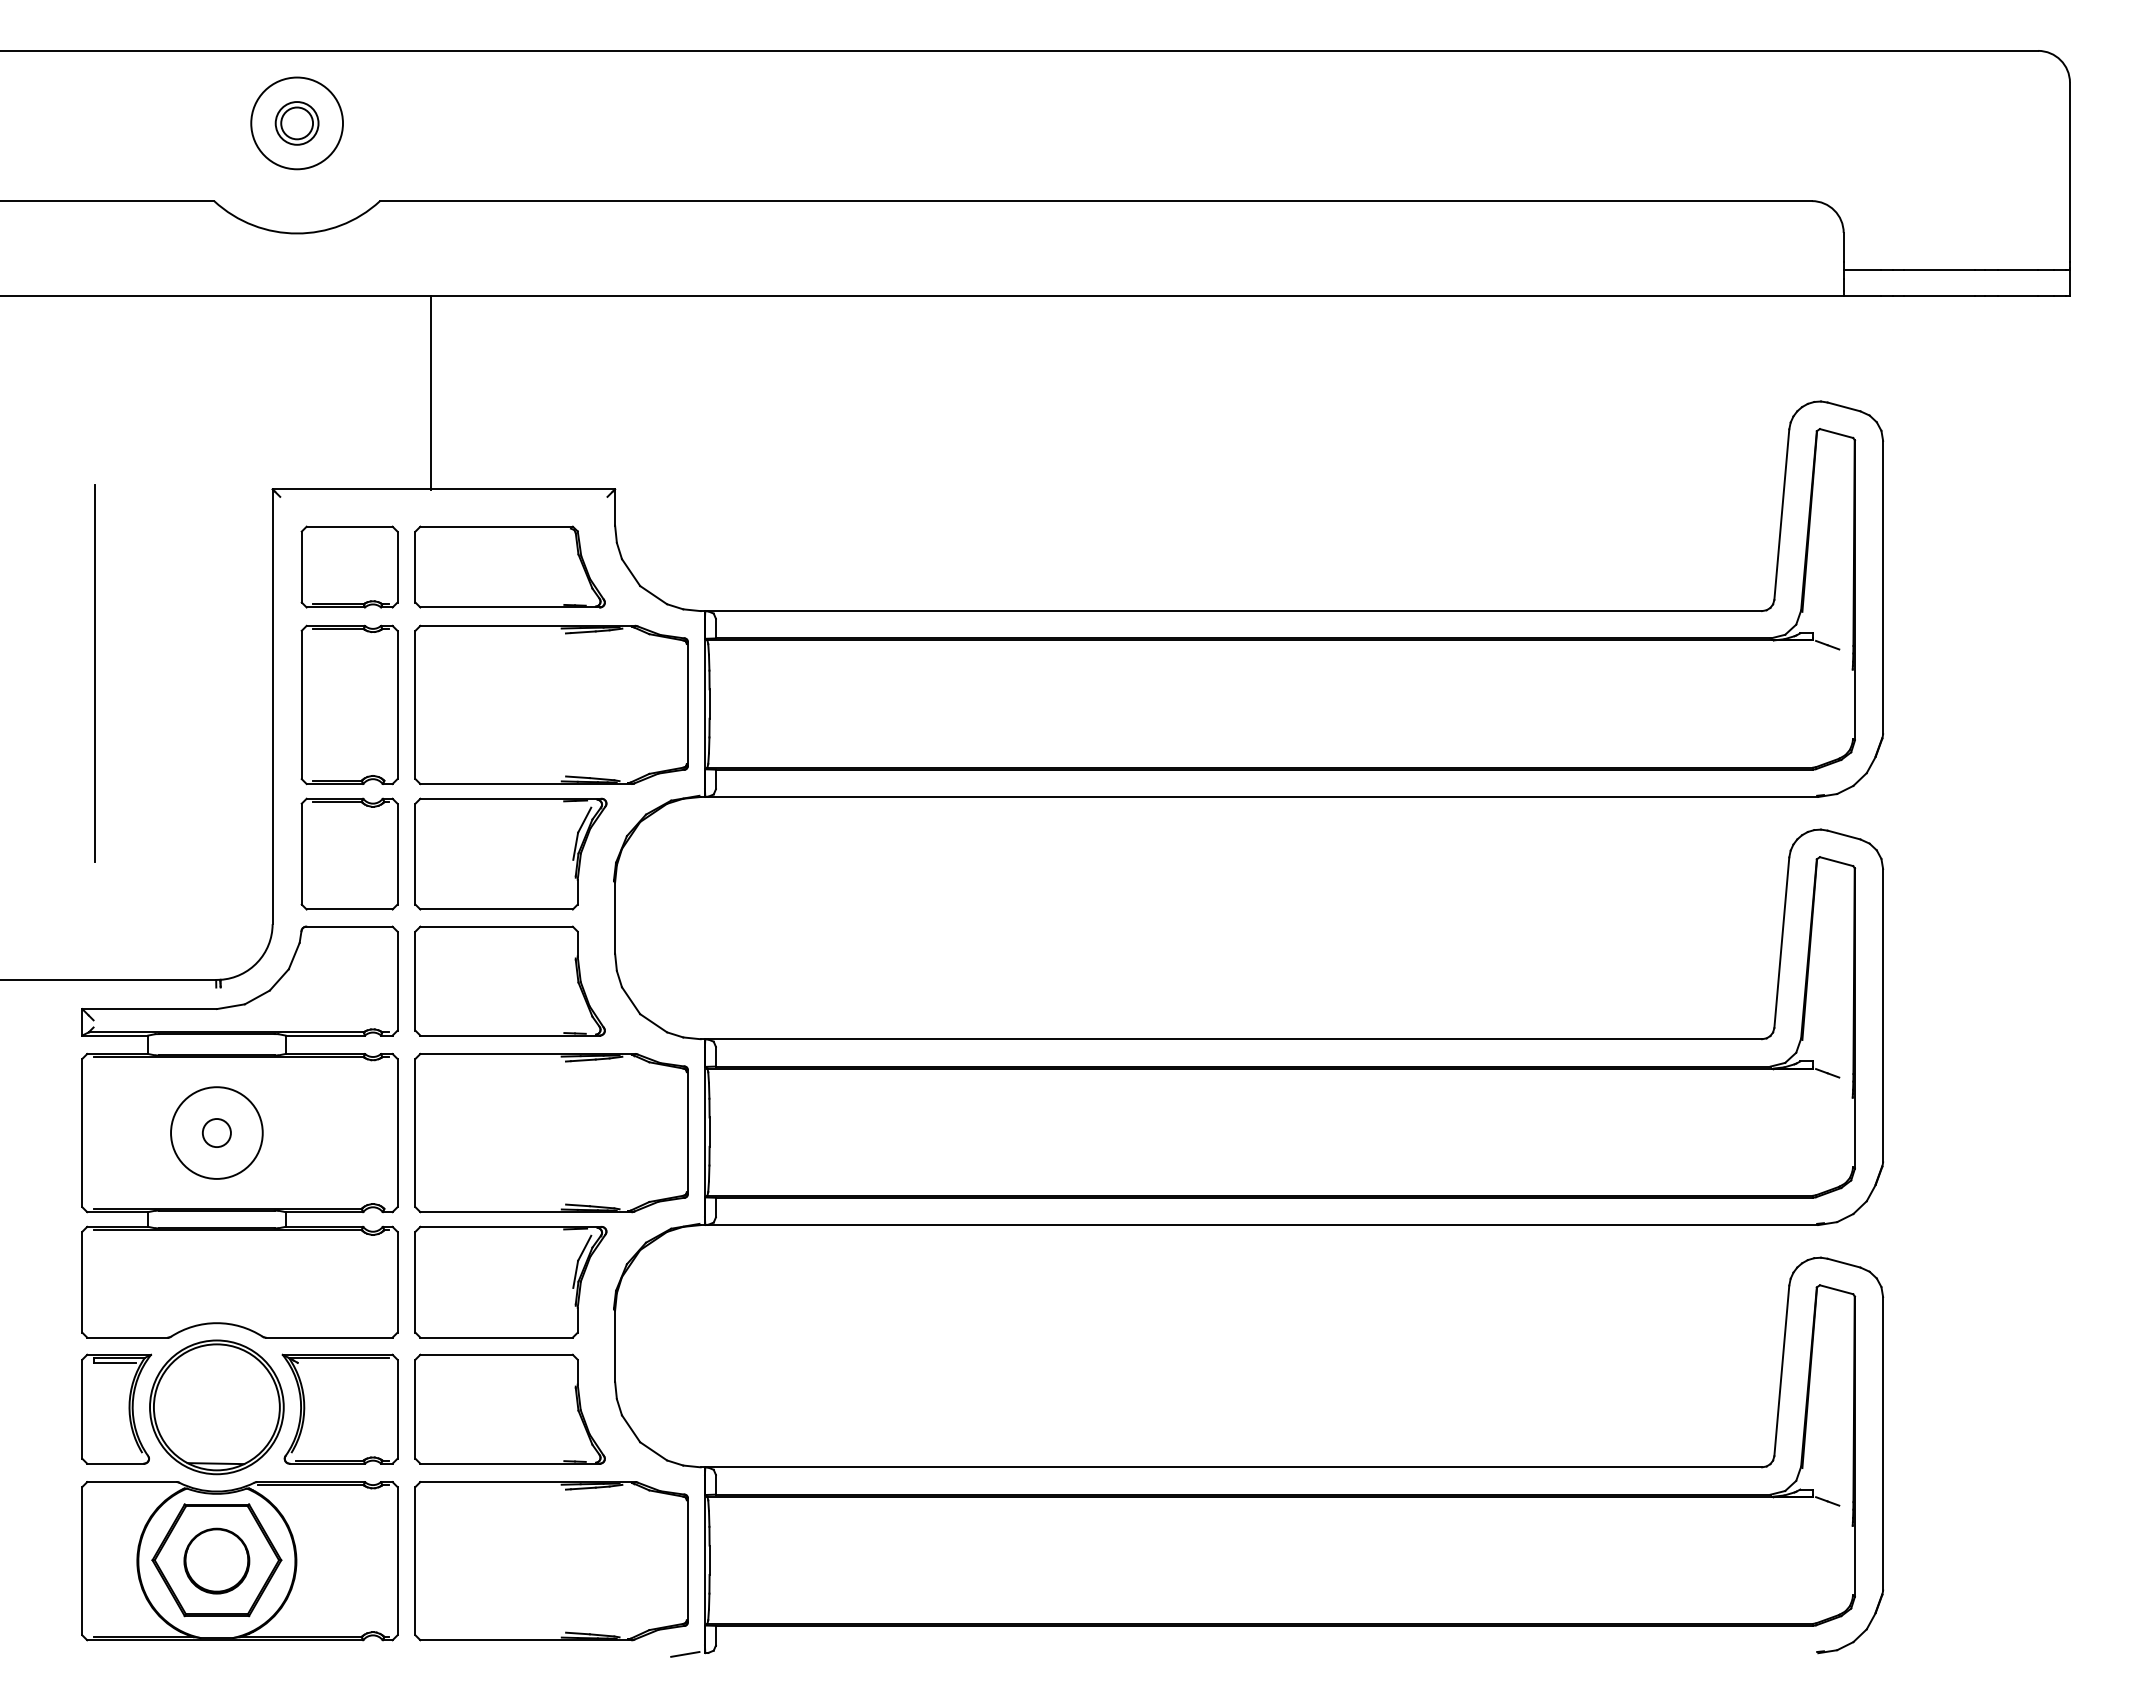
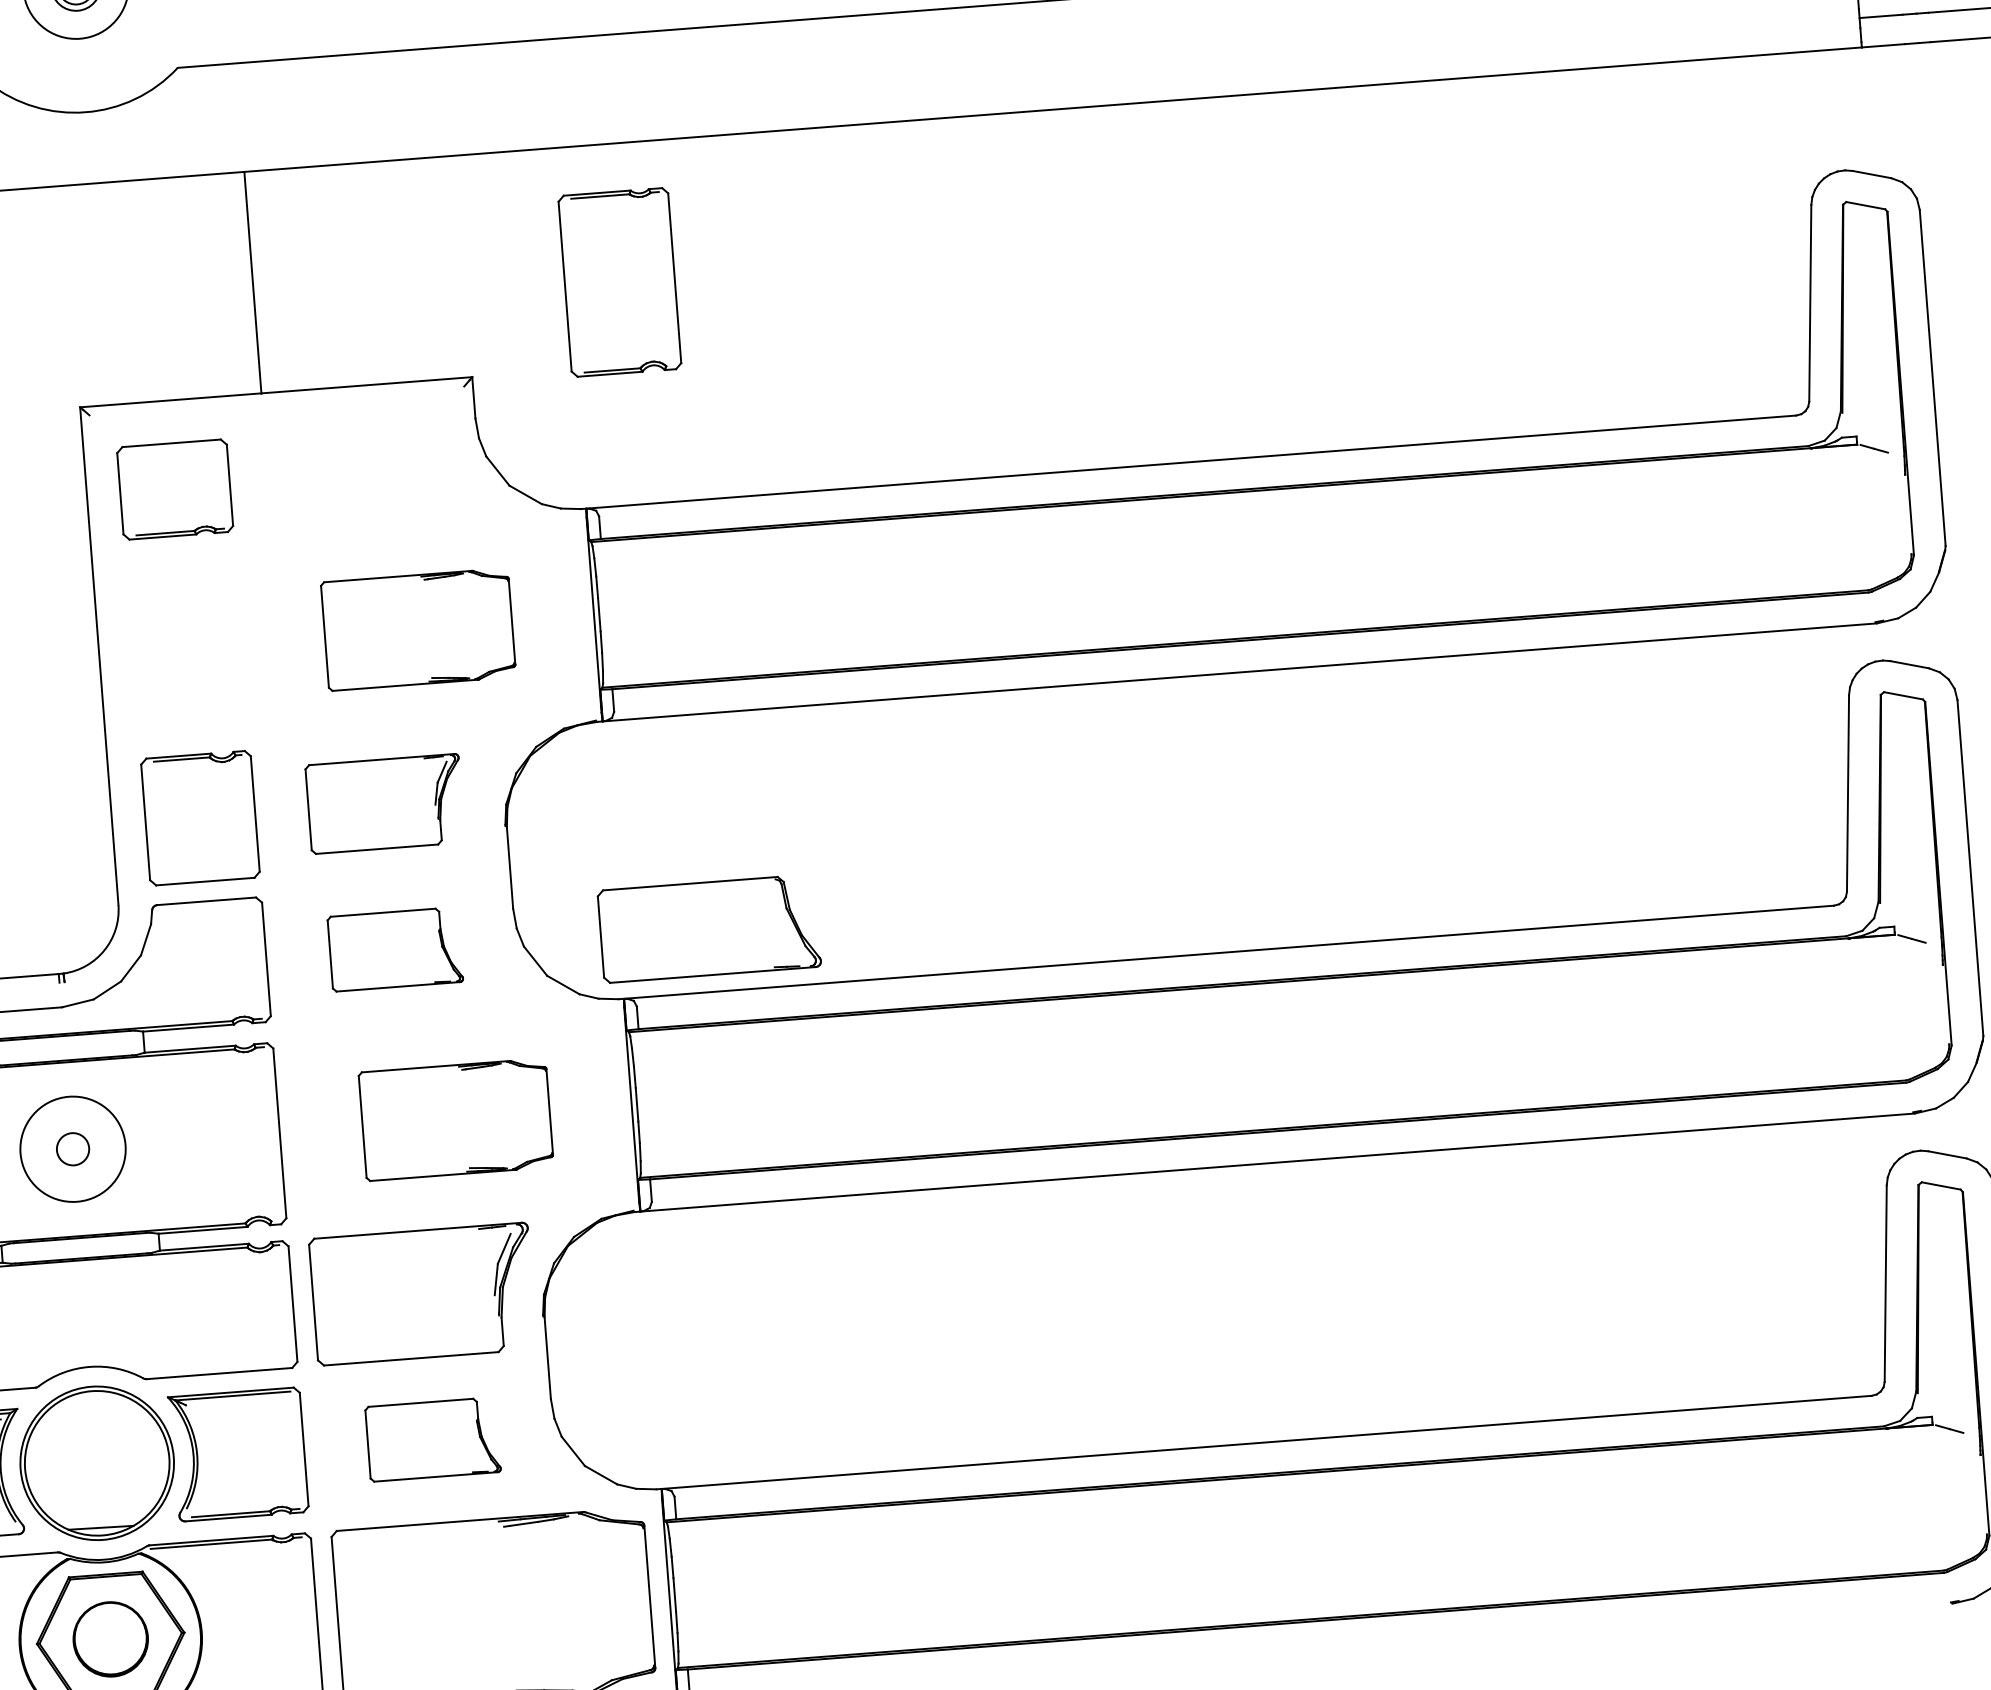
part: (509, 566) -> (708, 928), moved
part: (349, 704) -> (619, 281), moved
part: (551, 704) -> (418, 629), size x0.6
part: (510, 853) -> (384, 803), size x0.7
part: (509, 980) -> (394, 948), size x0.6
part: (551, 1132) -> (456, 1119), size x0.6
part: (509, 1408) -> (432, 1438), size x0.6

